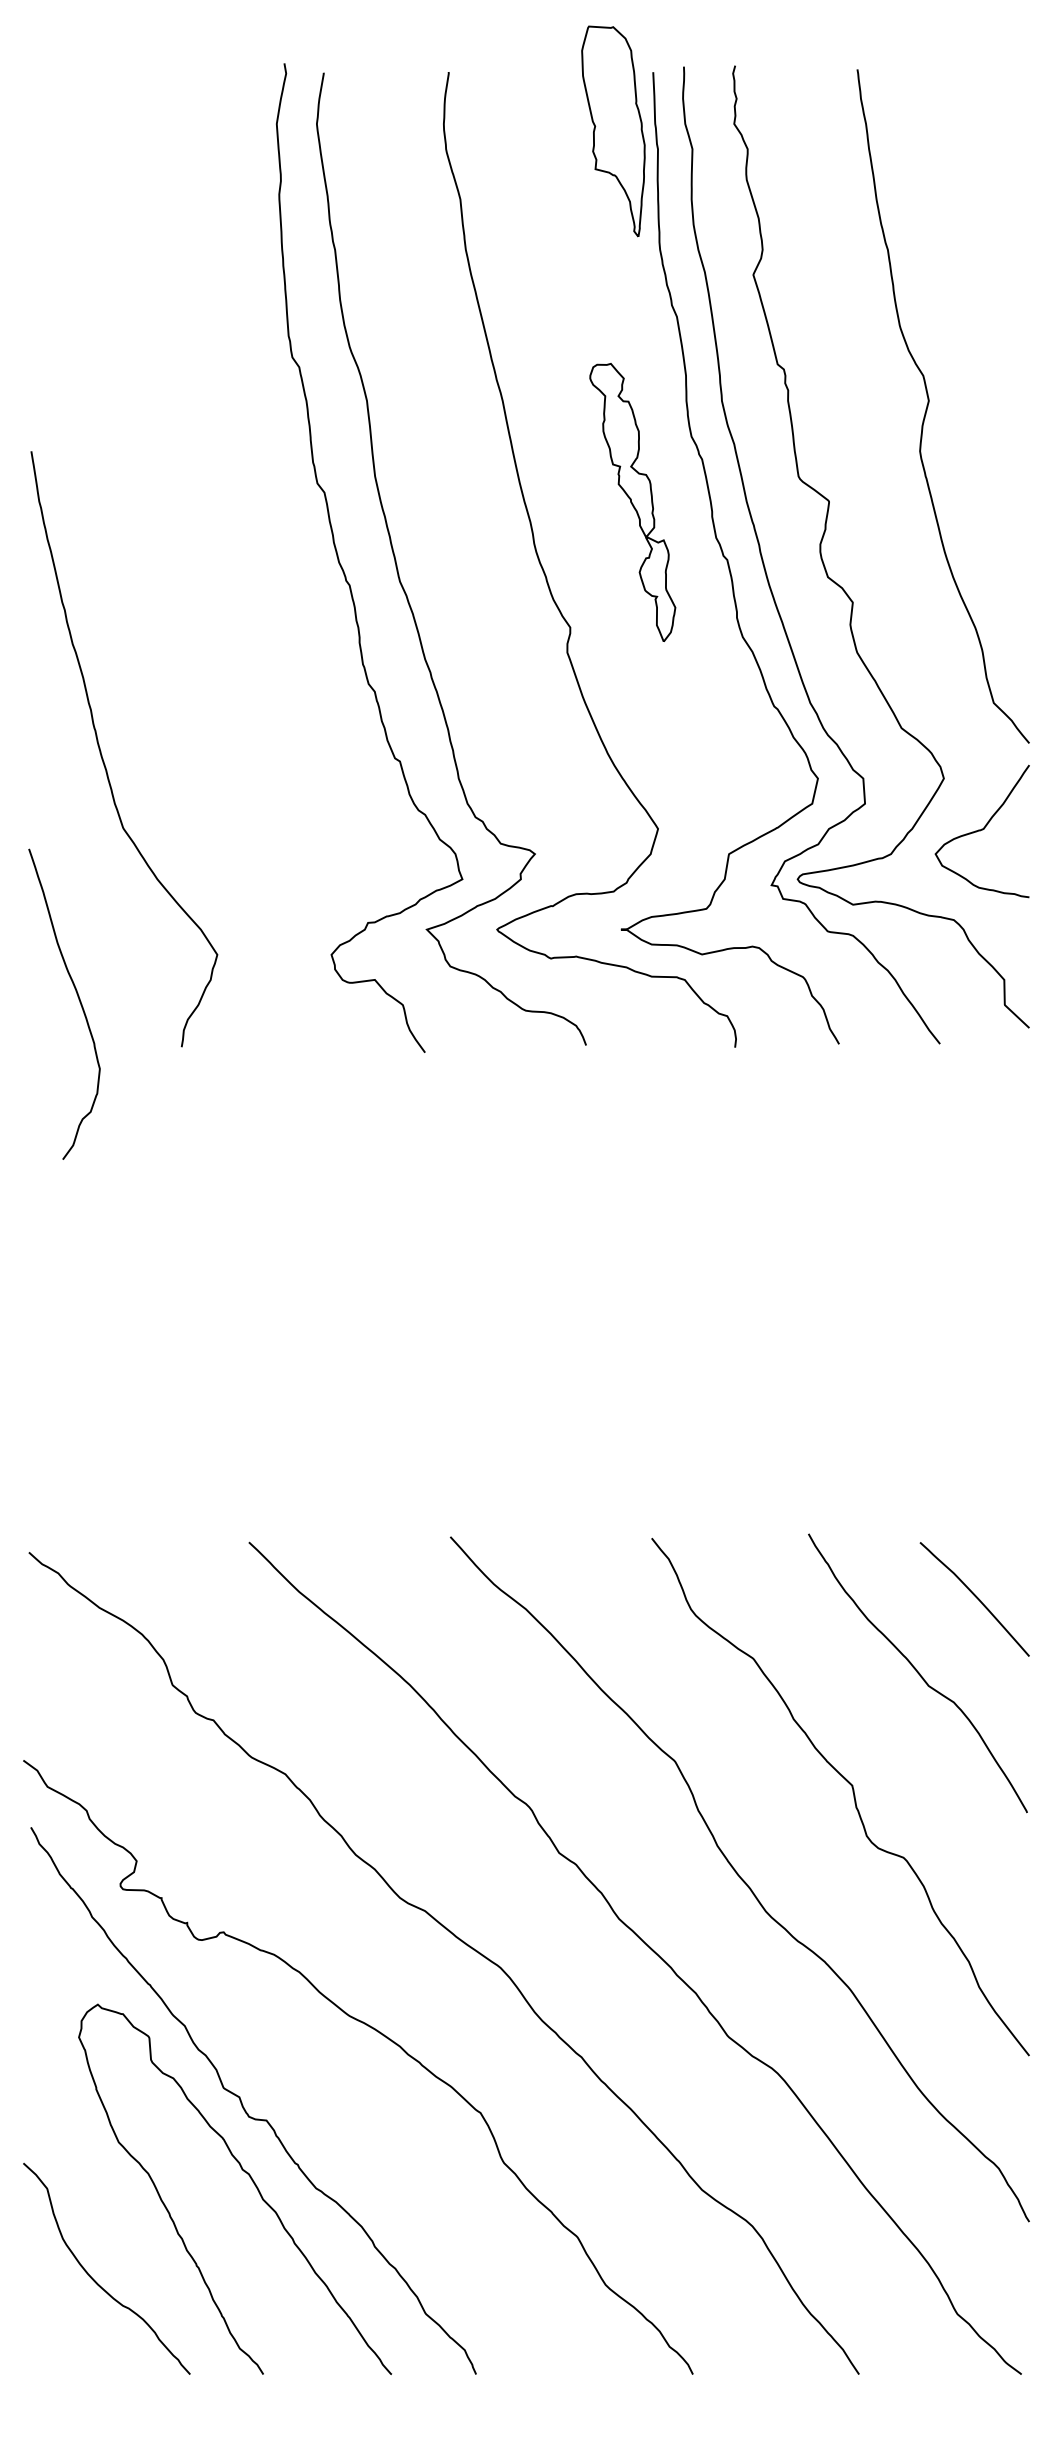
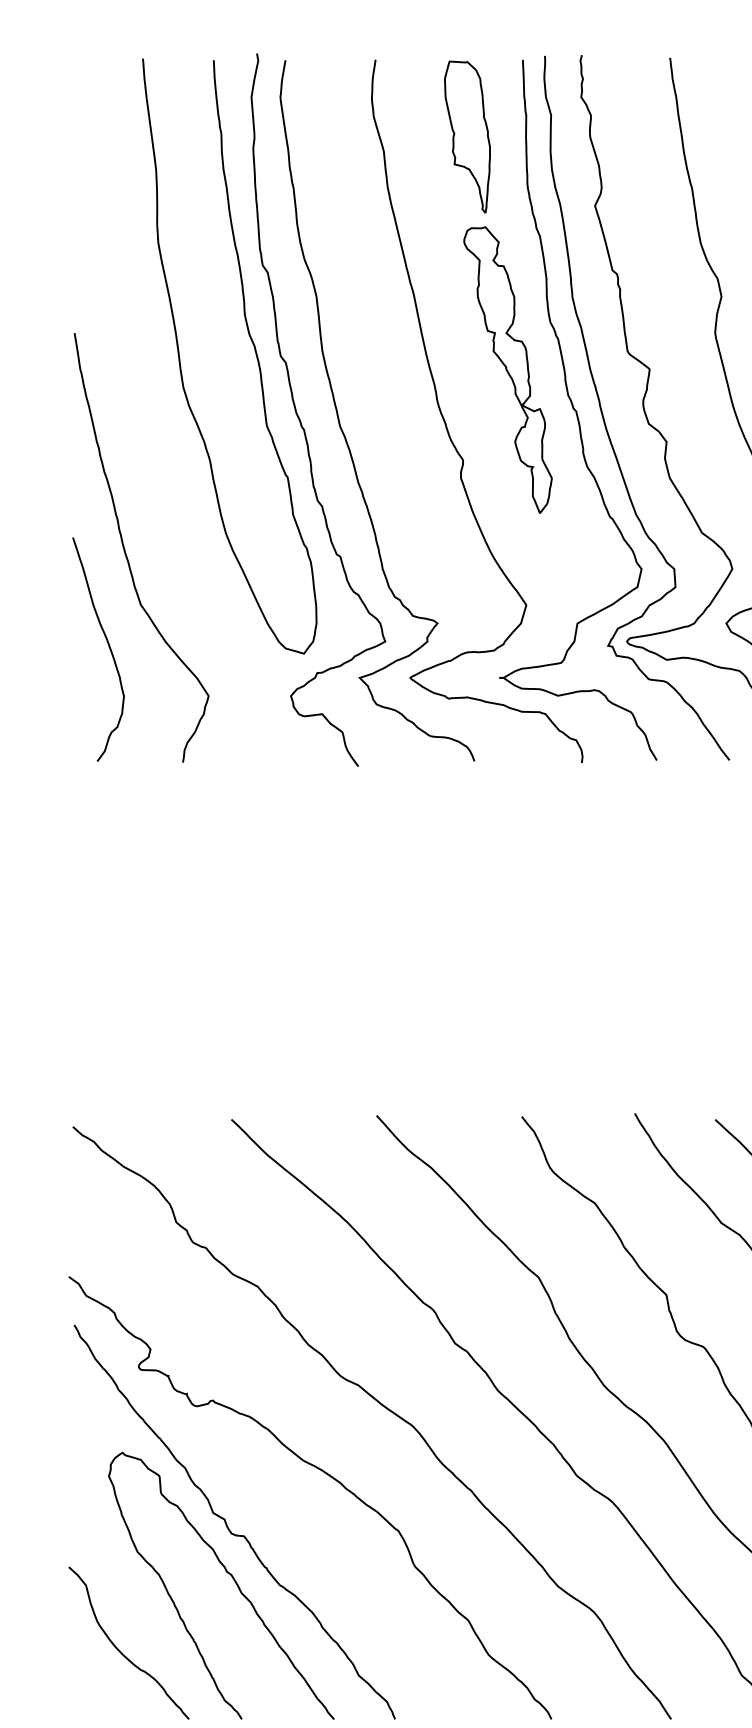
part: (613, 131) -> (467, 137), moved
curve: (281, 476) -> (254, 351), added
part: (632, 502) -> (507, 370), size x1.43
curve: (77, 997) -> (107, 644), moved

